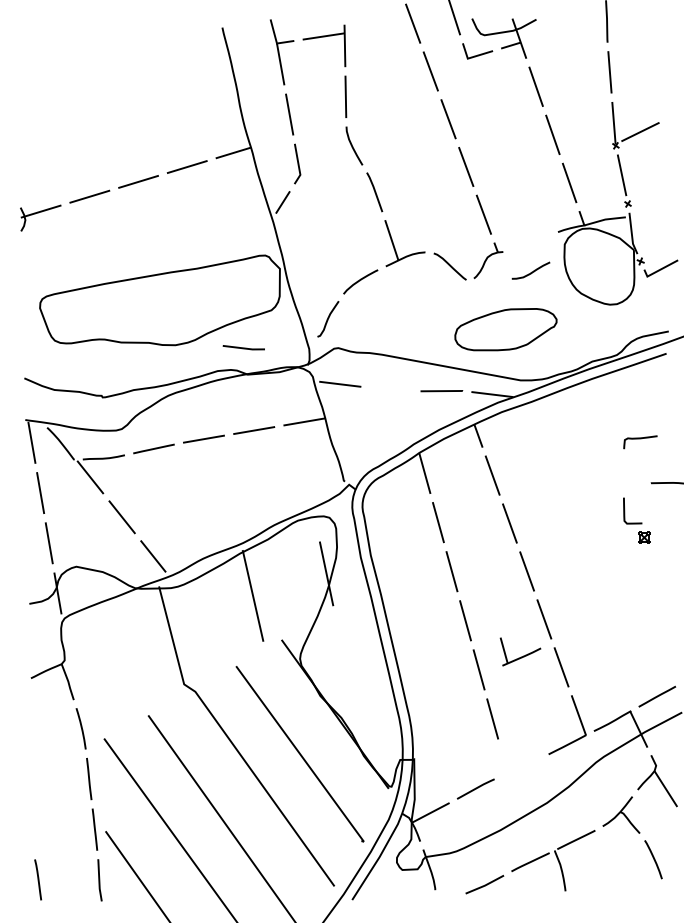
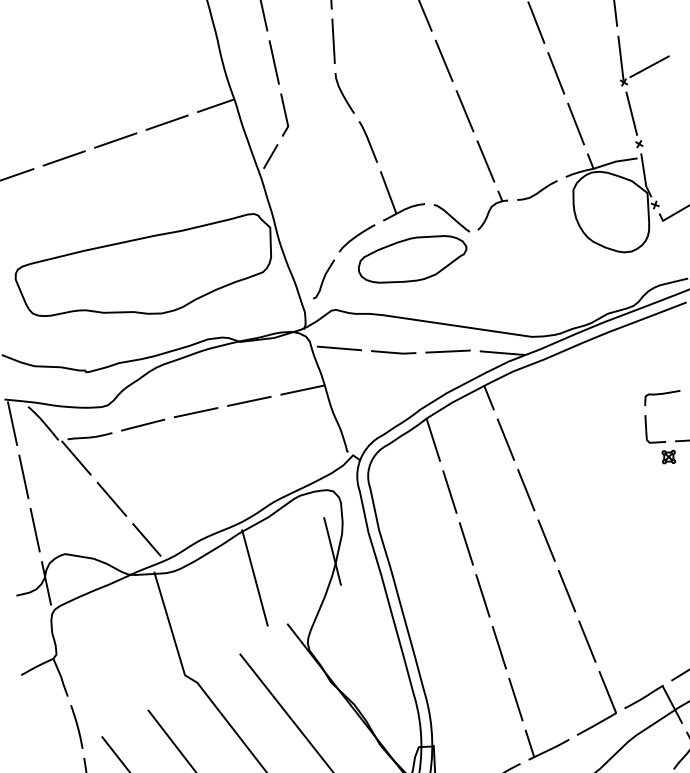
curve: (531, 271) -> (537, 191), moved
part: (505, 329) -> (412, 259), moved
line: (243, 347) -> (393, 351), moved
part: (636, 520) -> (659, 439), moved
part: (520, 651) -> (547, 743), moved

